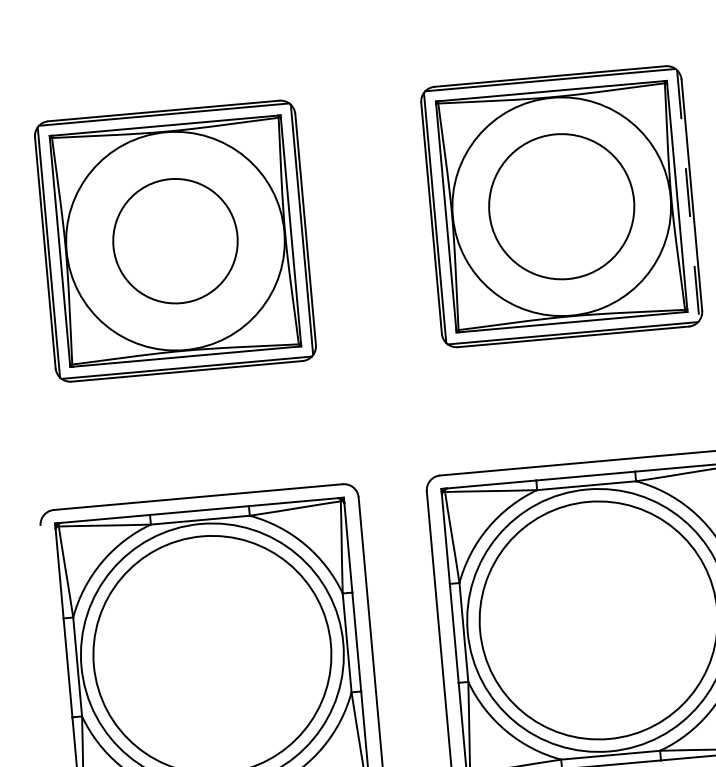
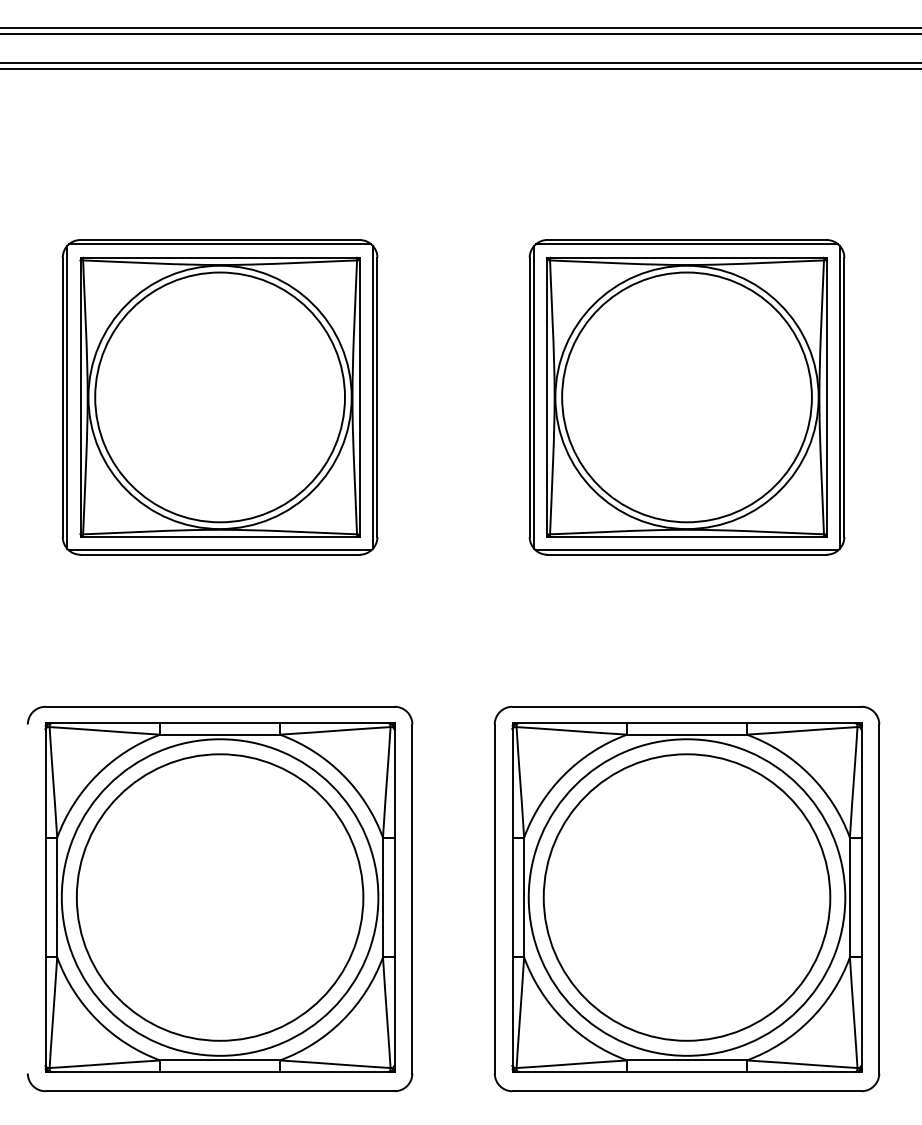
line: (687, 195) -> (839, 397), dashed -> solid
circle: (561, 206) -> (686, 397), size x1.43
circle: (174, 241) -> (219, 397), size x1.67

